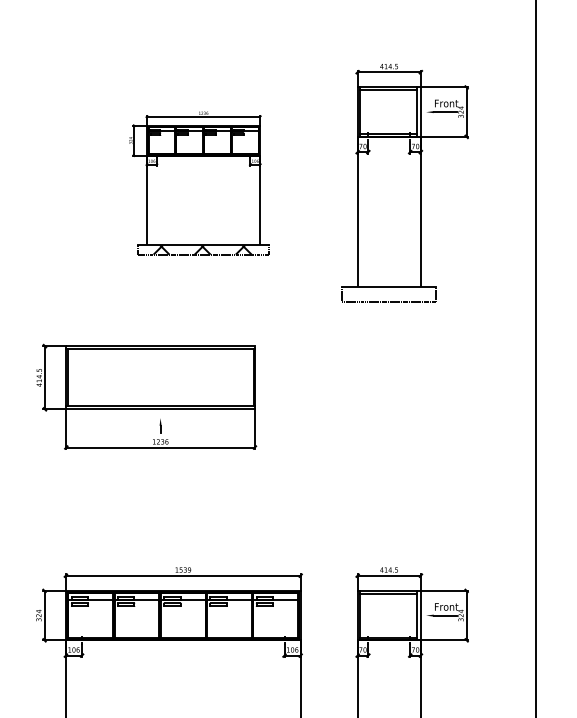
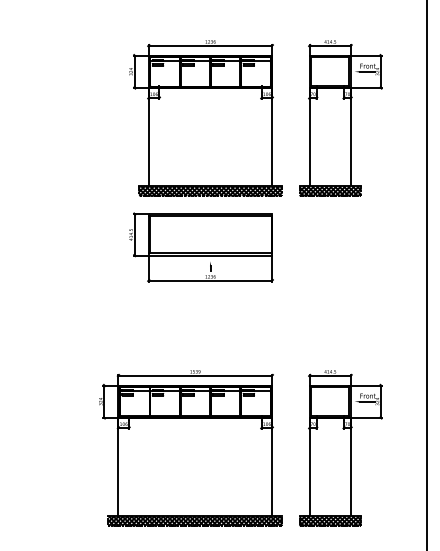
part: (198, 183) -> (205, 118), size x1.67
hatch: (389, 294) -> (330, 191), added
part: (146, 397) -> (201, 247), moved

